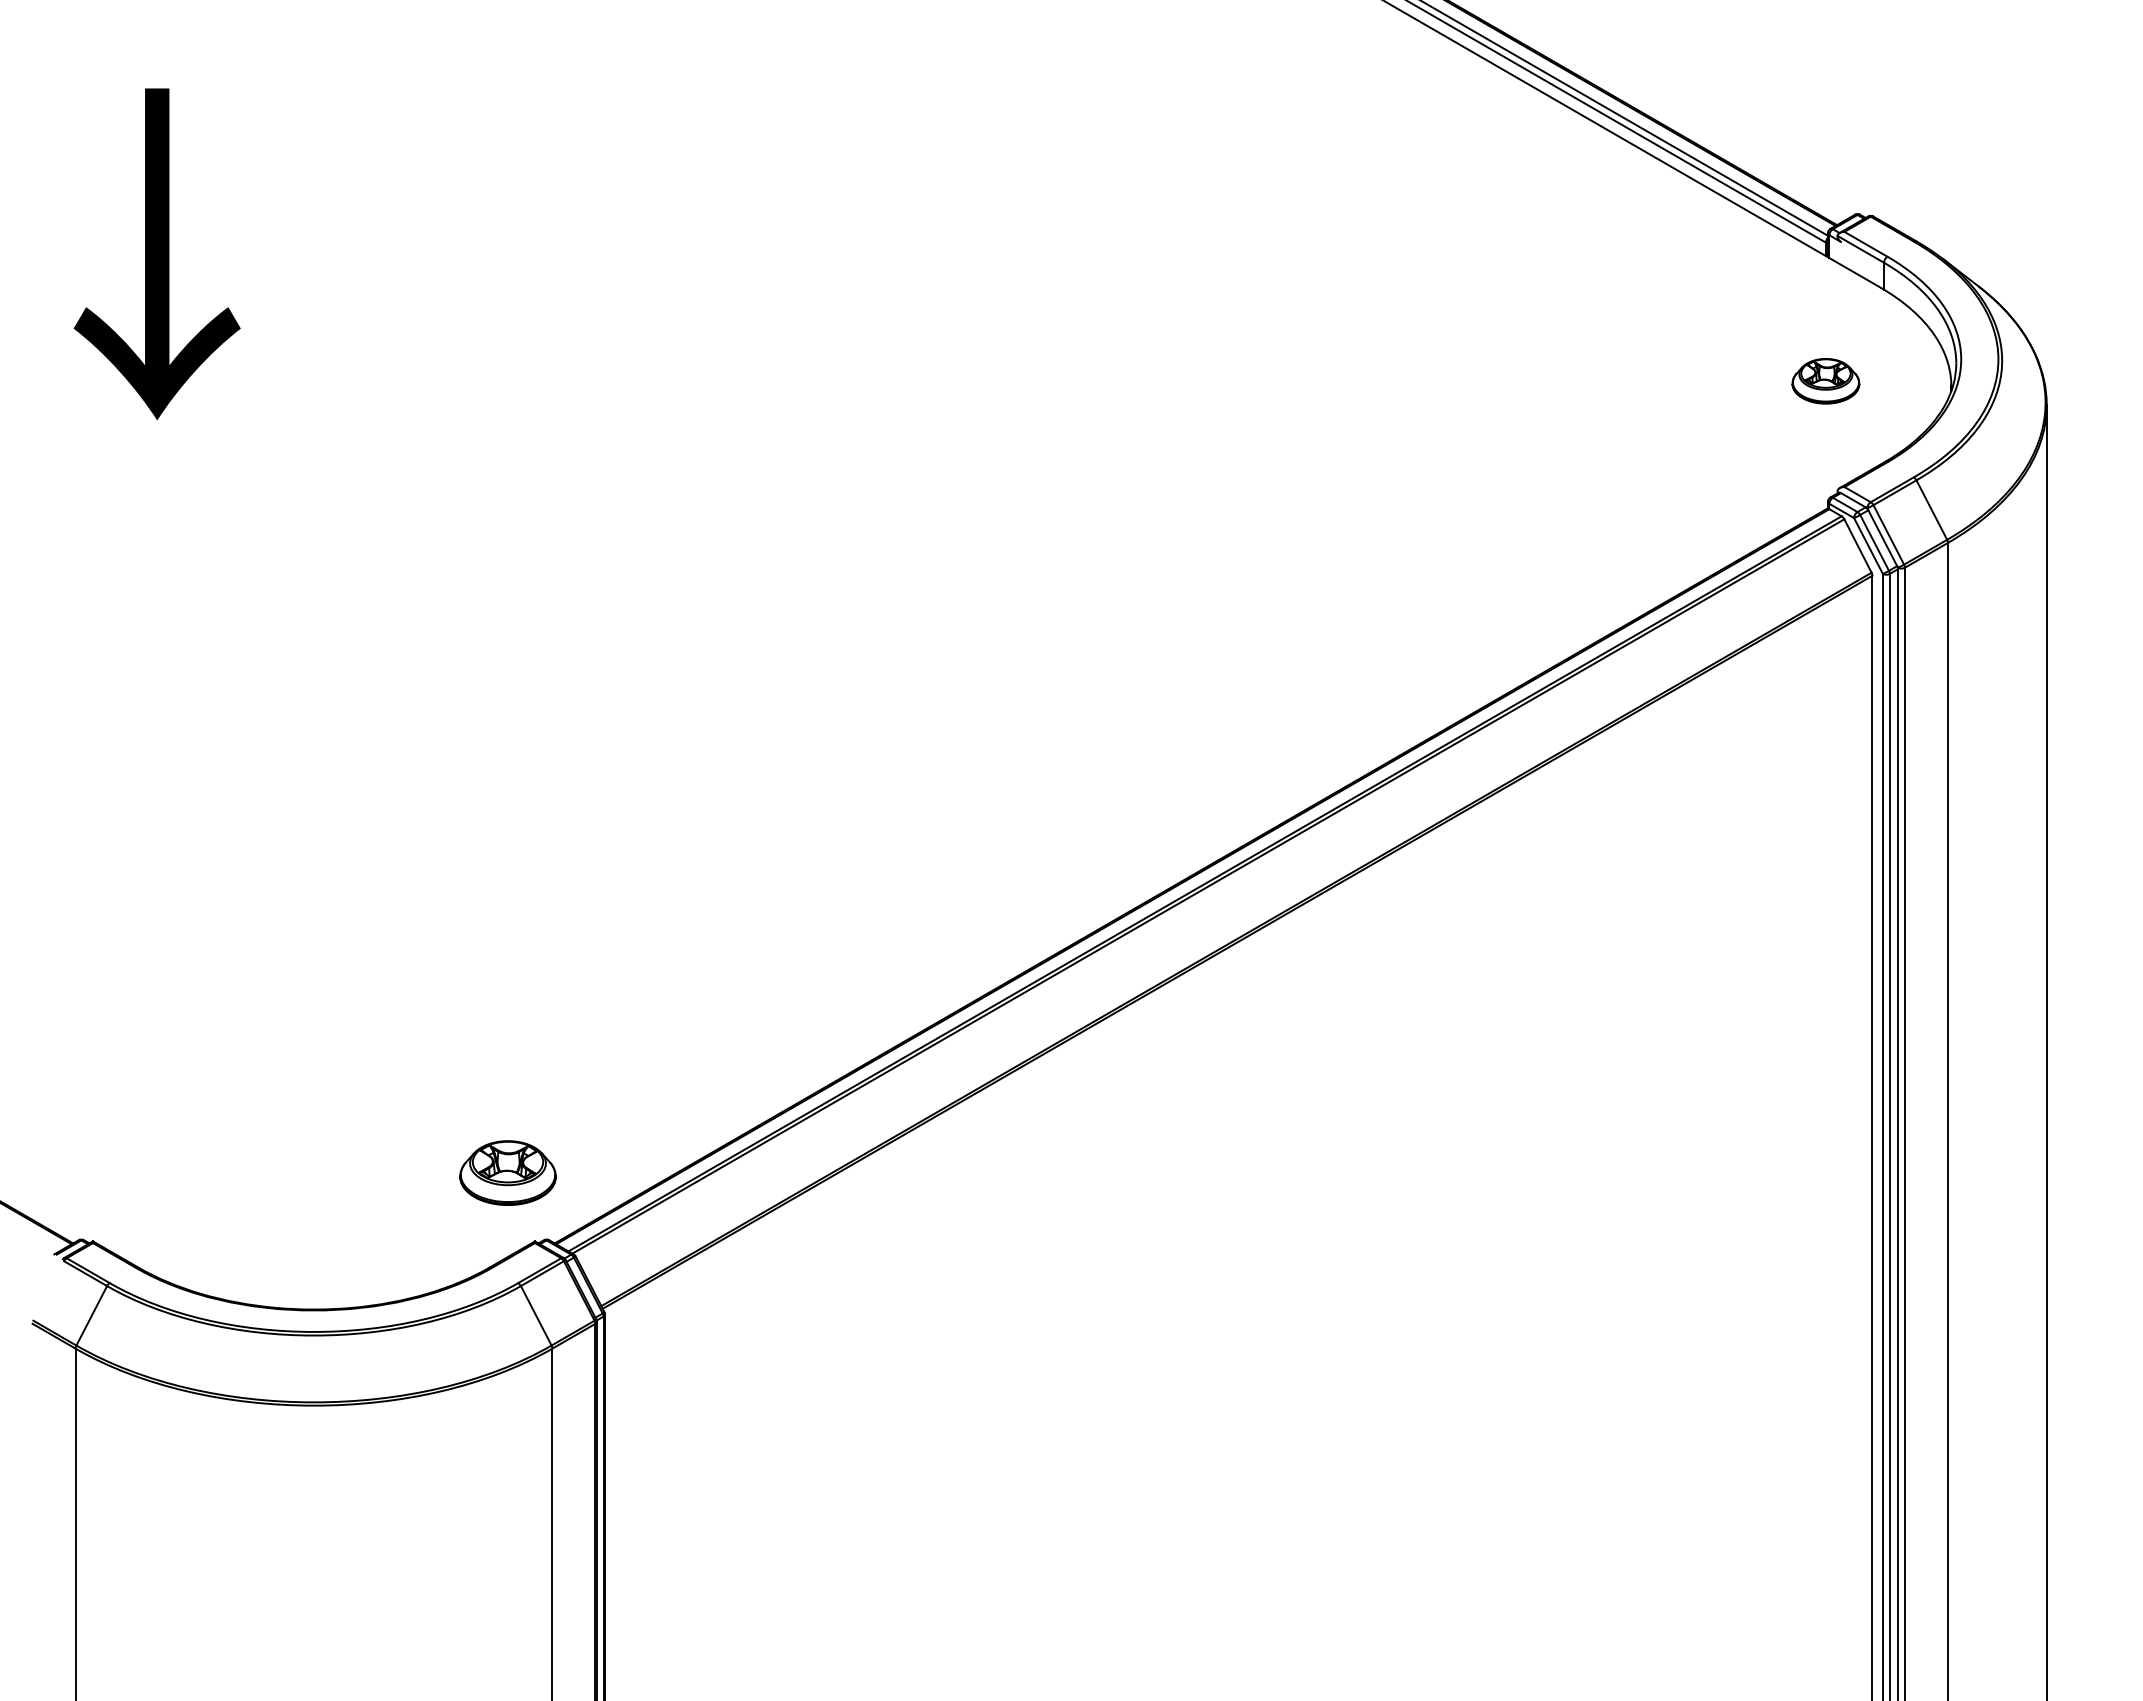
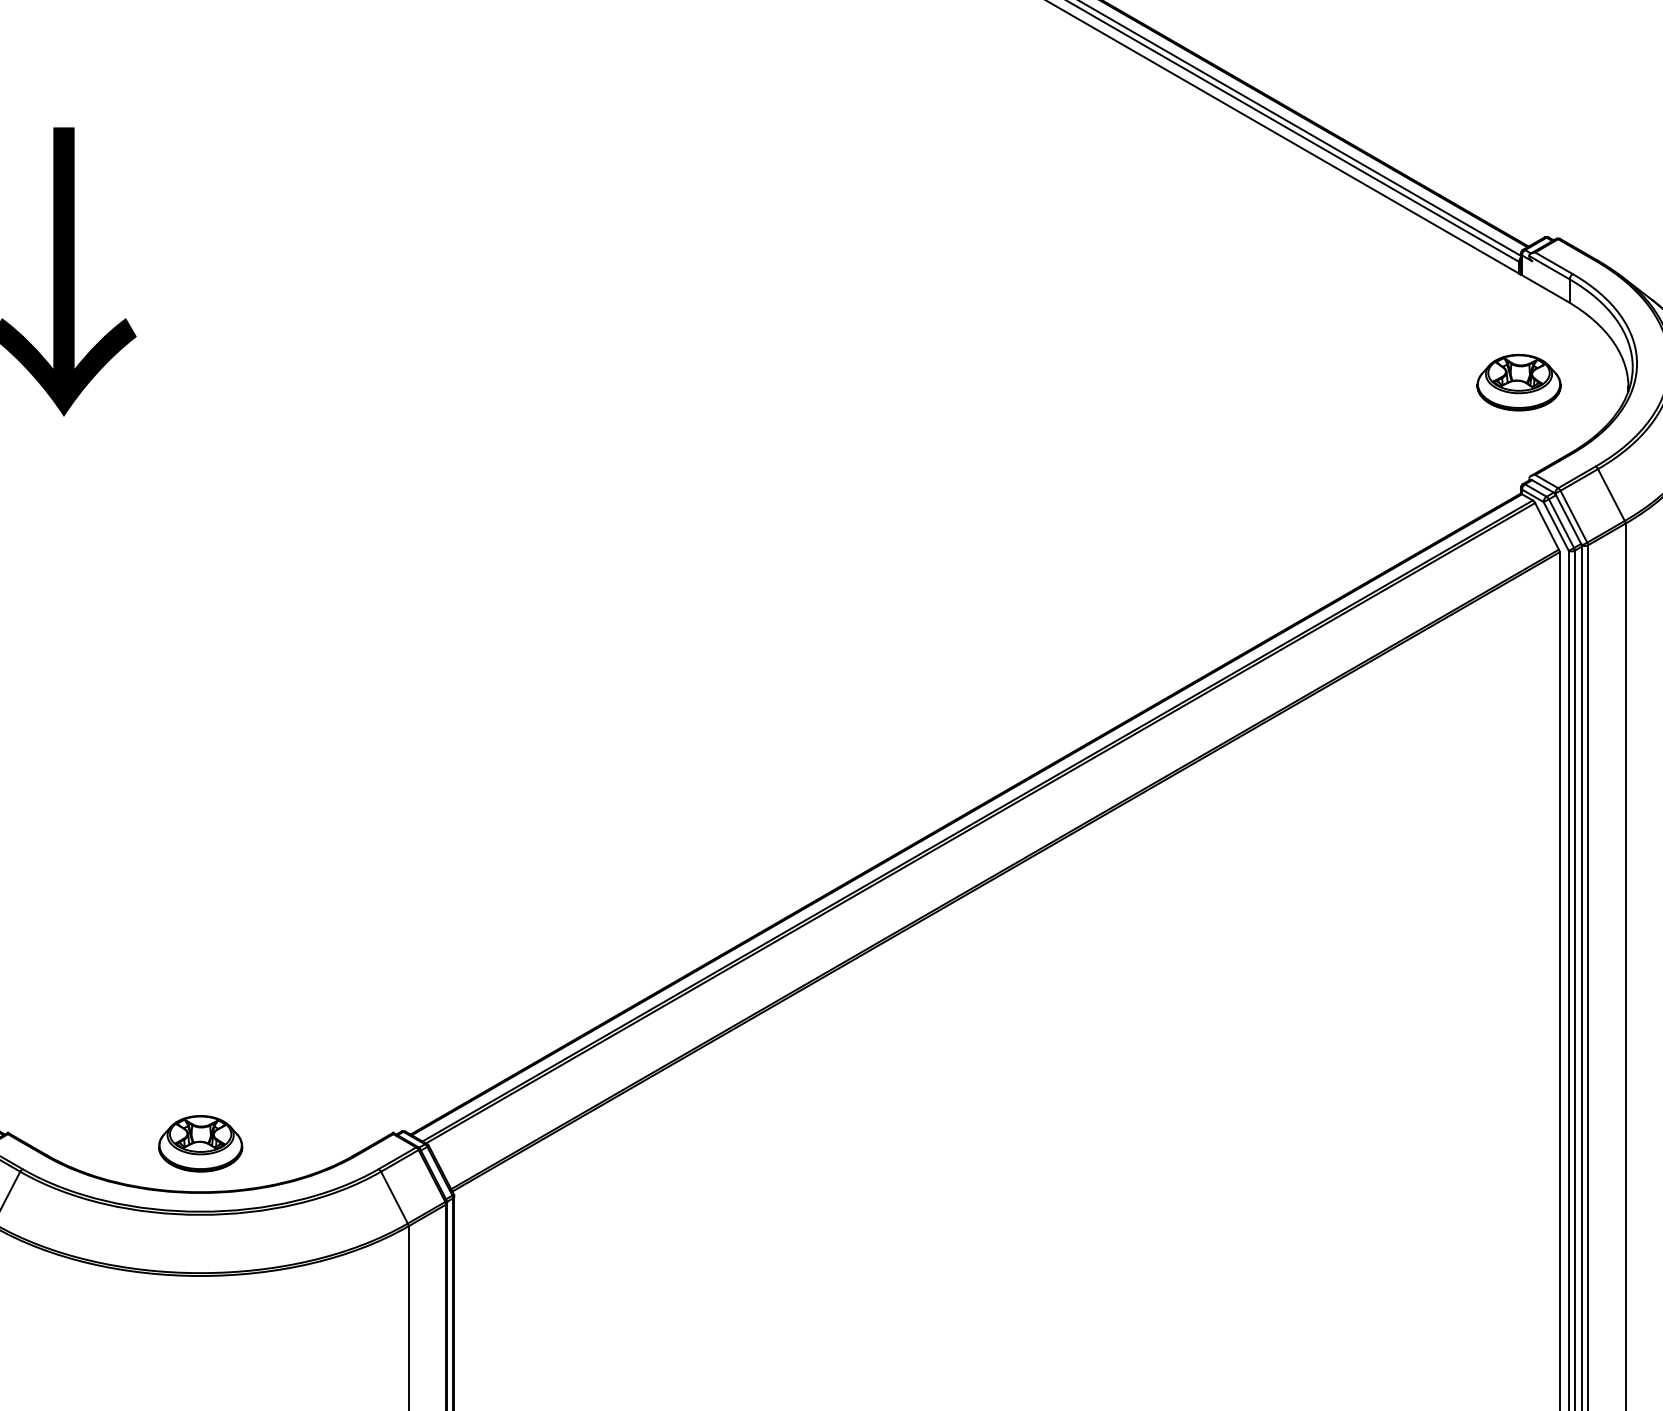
part: (1825, 381) -> (1518, 382), size x1.43
part: (507, 1172) -> (200, 1143), moved

